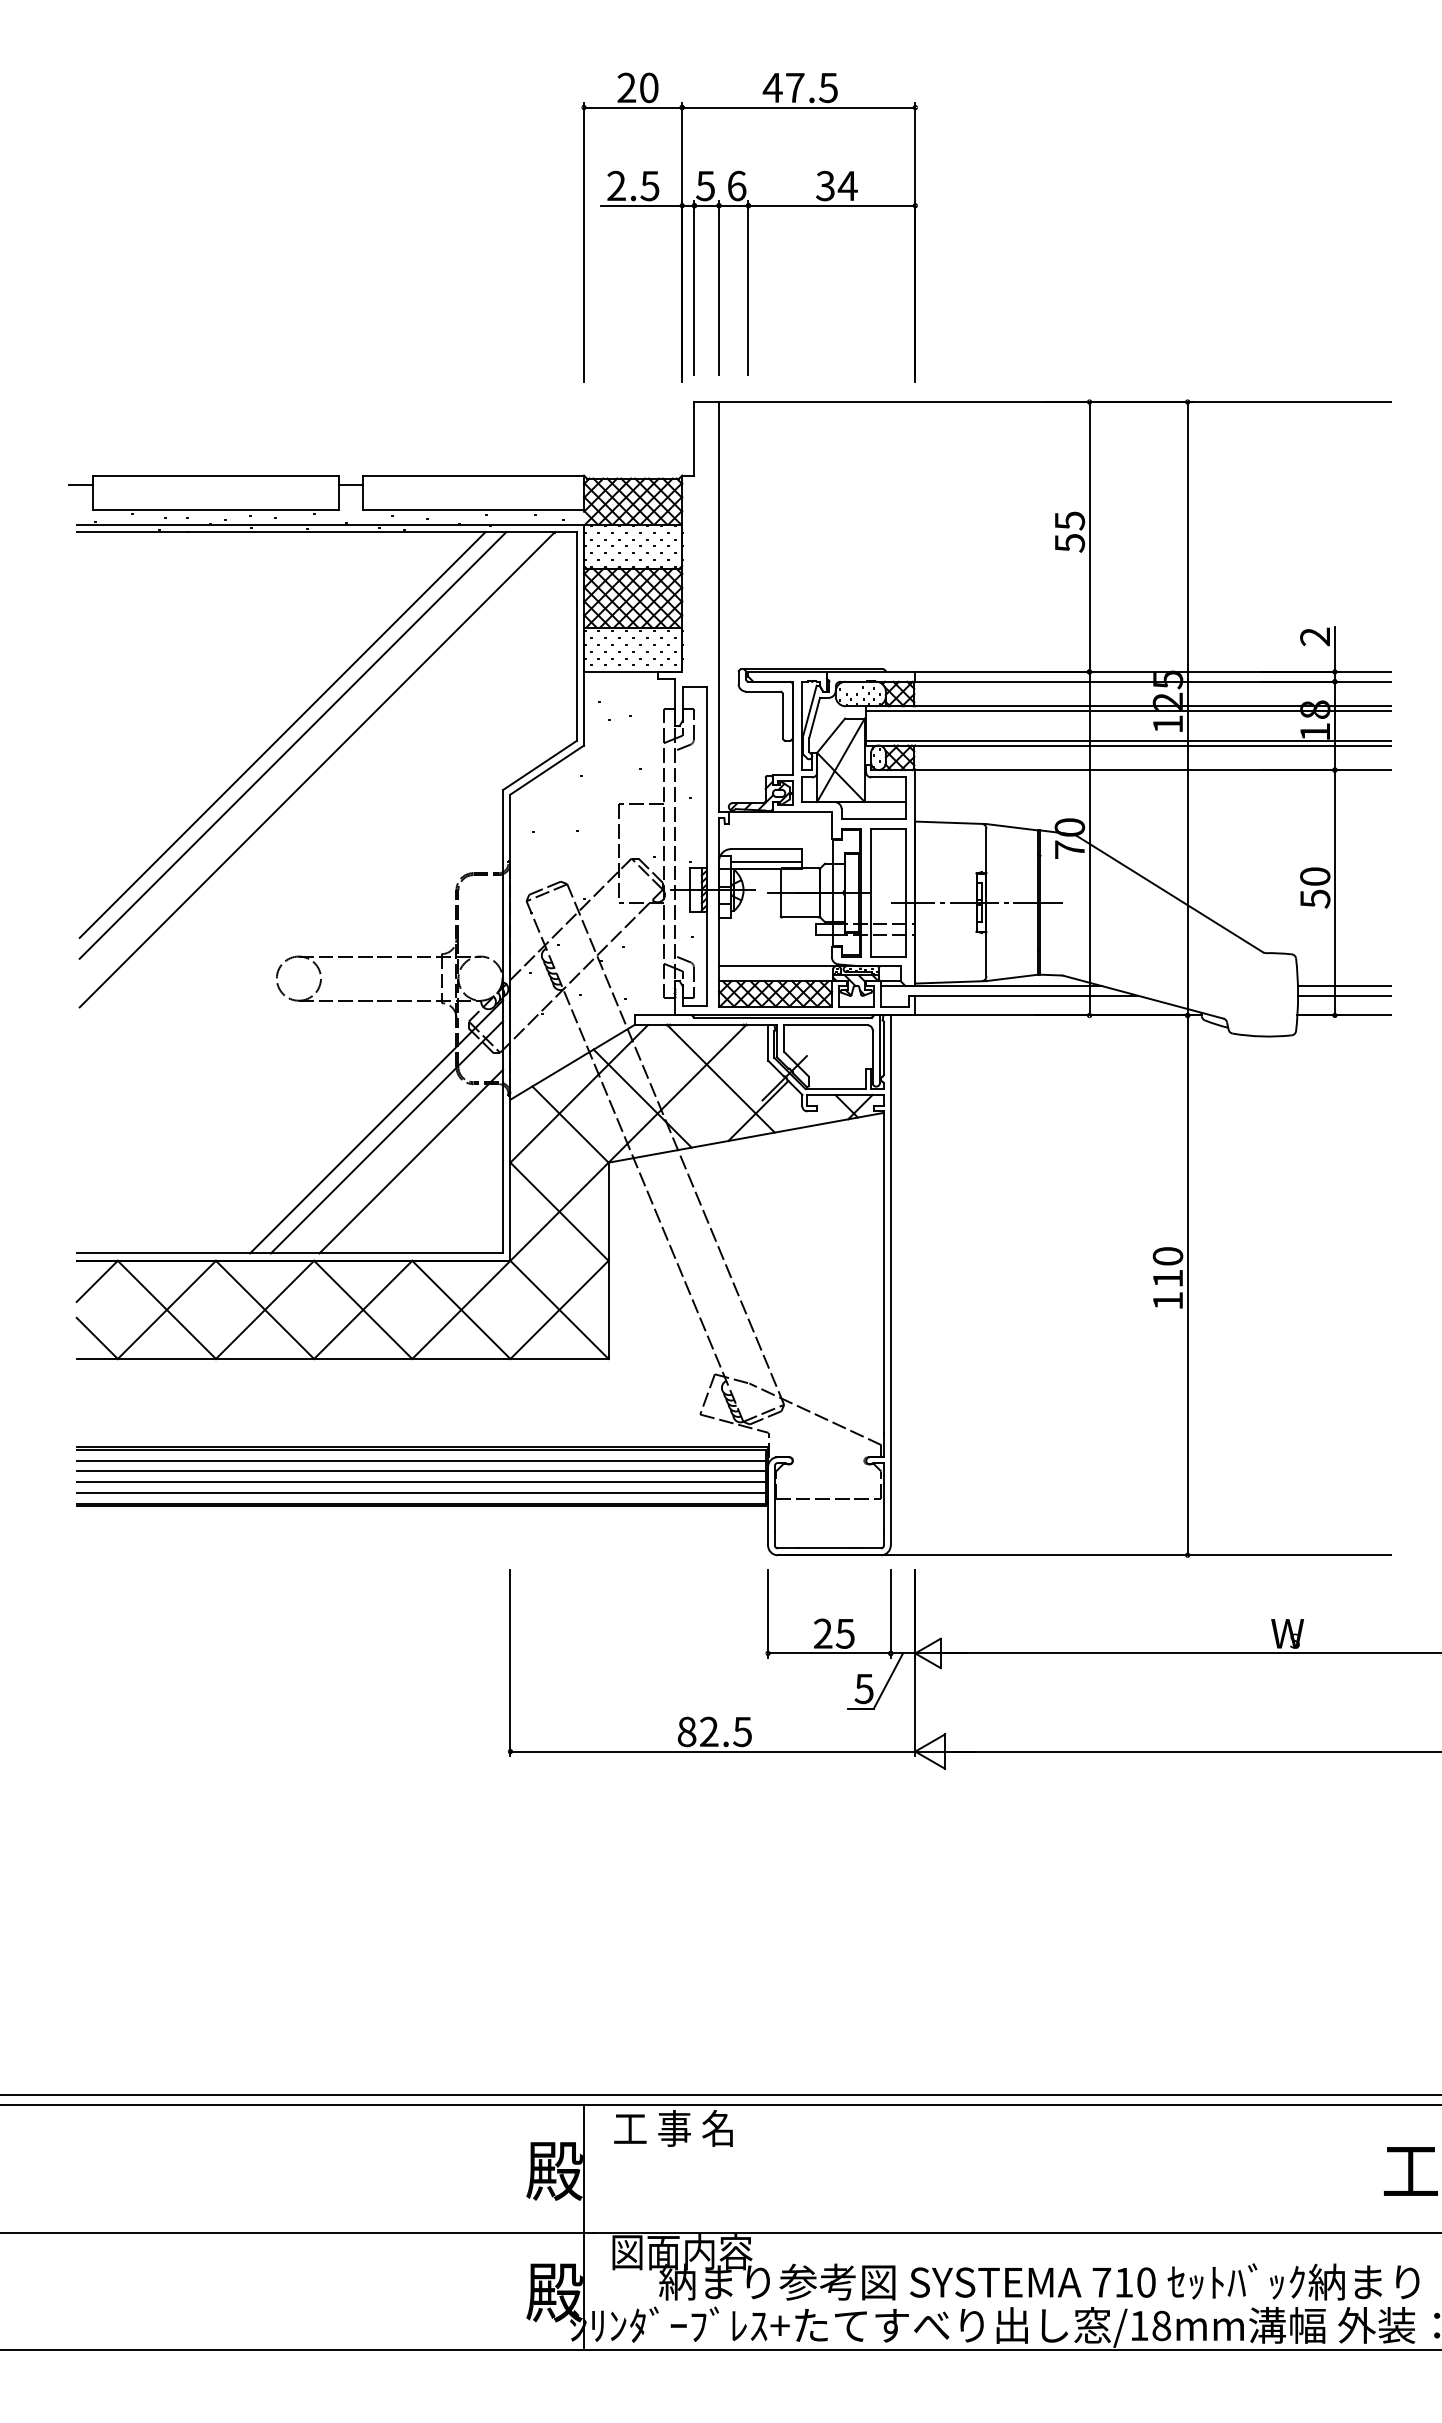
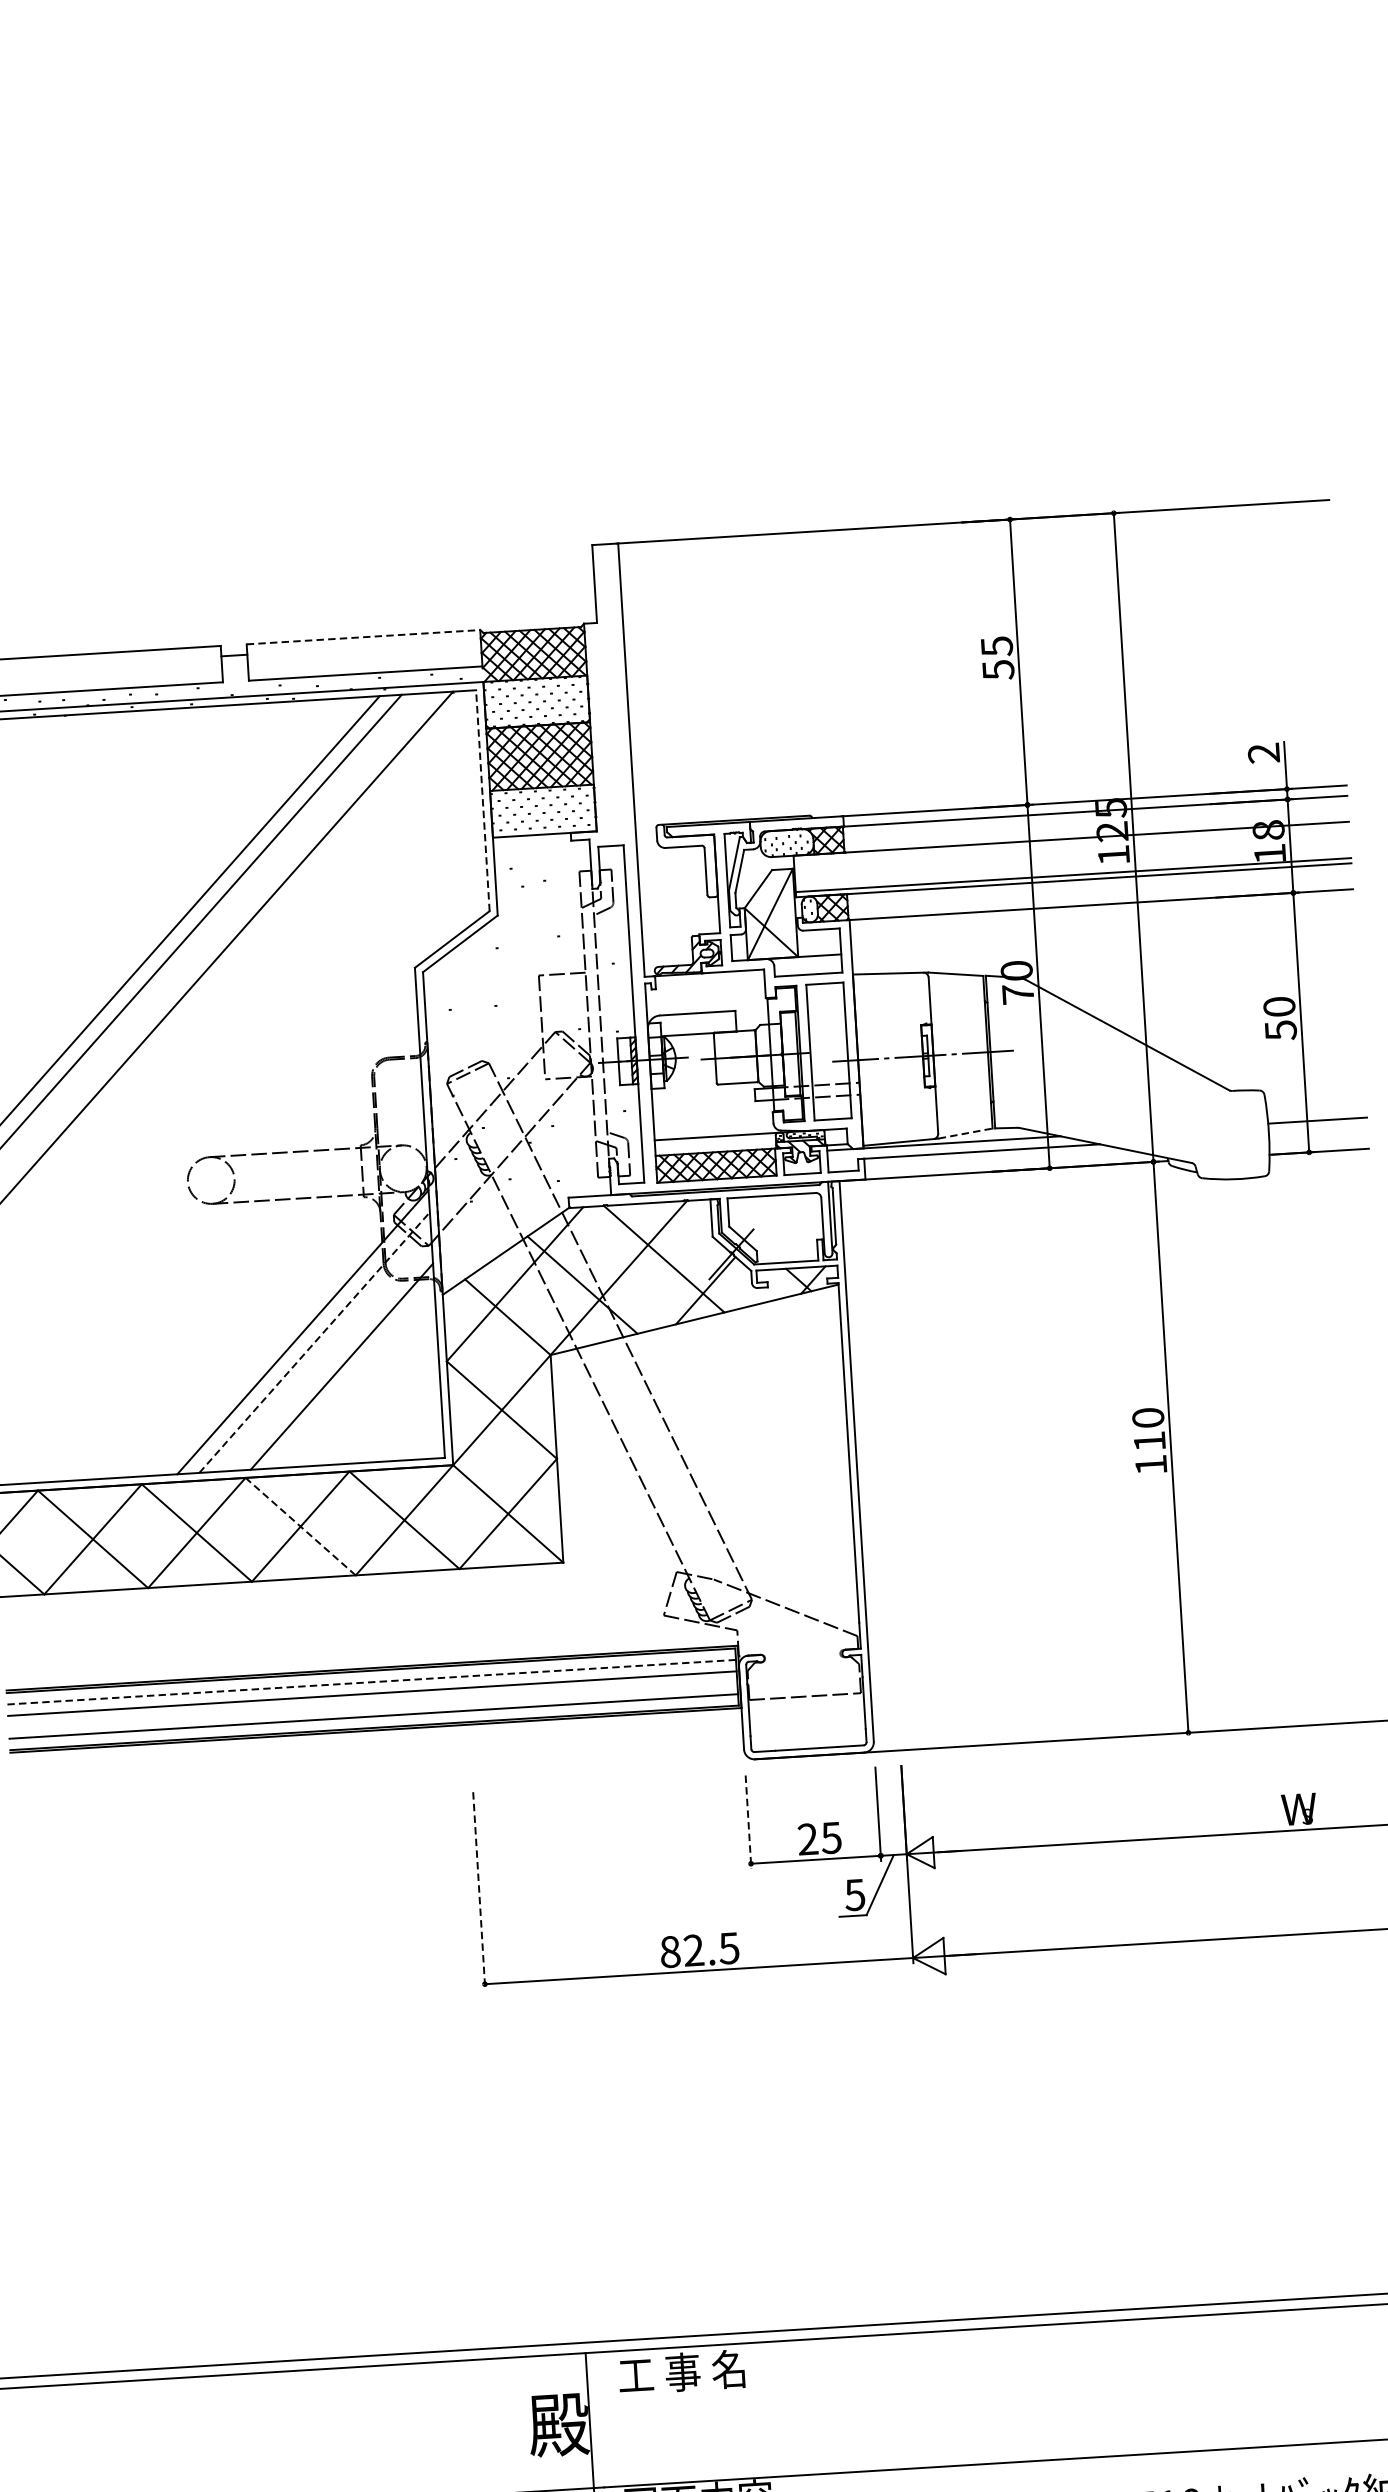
part: (749, 227) -> (639, 356), removed
line: (474, 475) -> (364, 637), solid -> dashed
line: (576, 636) -> (482, 800), solid -> dashed
line: (1128, 711) -> (1071, 844), removed
line: (766, 861) -> (698, 1026), removed
line: (1012, 977) -> (965, 1133), solid -> dashed
line: (1344, 995) -> (1318, 1130), removed
line: (387, 1137) -> (315, 1342), solid -> dashed
line: (362, 1309) -> (299, 1526), solid -> dashed
line: (420, 1460) -> (370, 1682), solid -> dashed
line: (420, 1482) -> (372, 1705), removed
line: (768, 1614) -> (748, 1822), solid -> dashed
line: (510, 1663) -> (479, 1891), solid -> dashed

